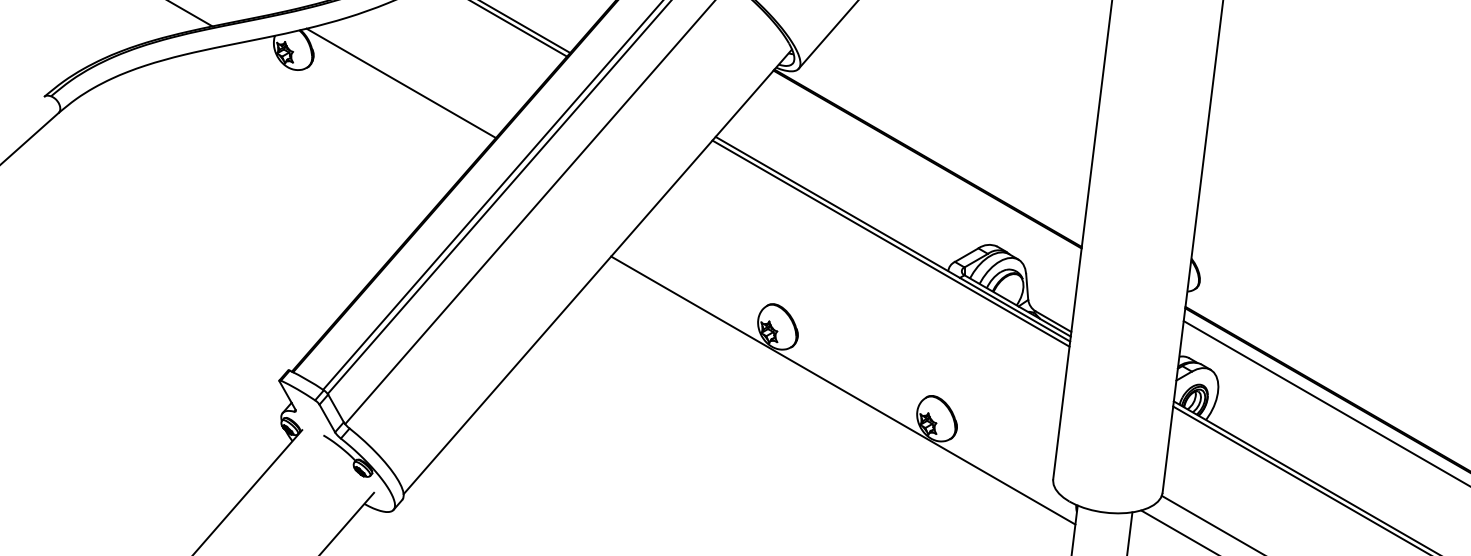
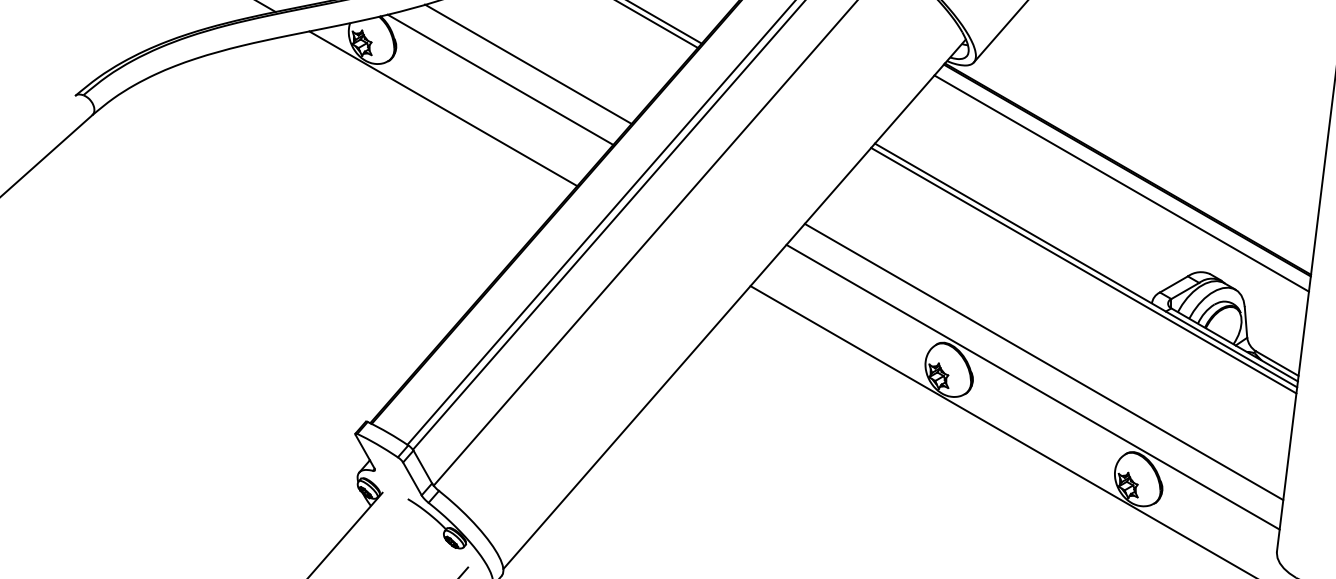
line: (424, 70) -> (528, 64), added
line: (352, 107) -> (442, 108), added
line: (922, 170) -> (1121, 183), added
line: (857, 320) -> (1043, 362), added
line: (848, 341) -> (1033, 387), added

